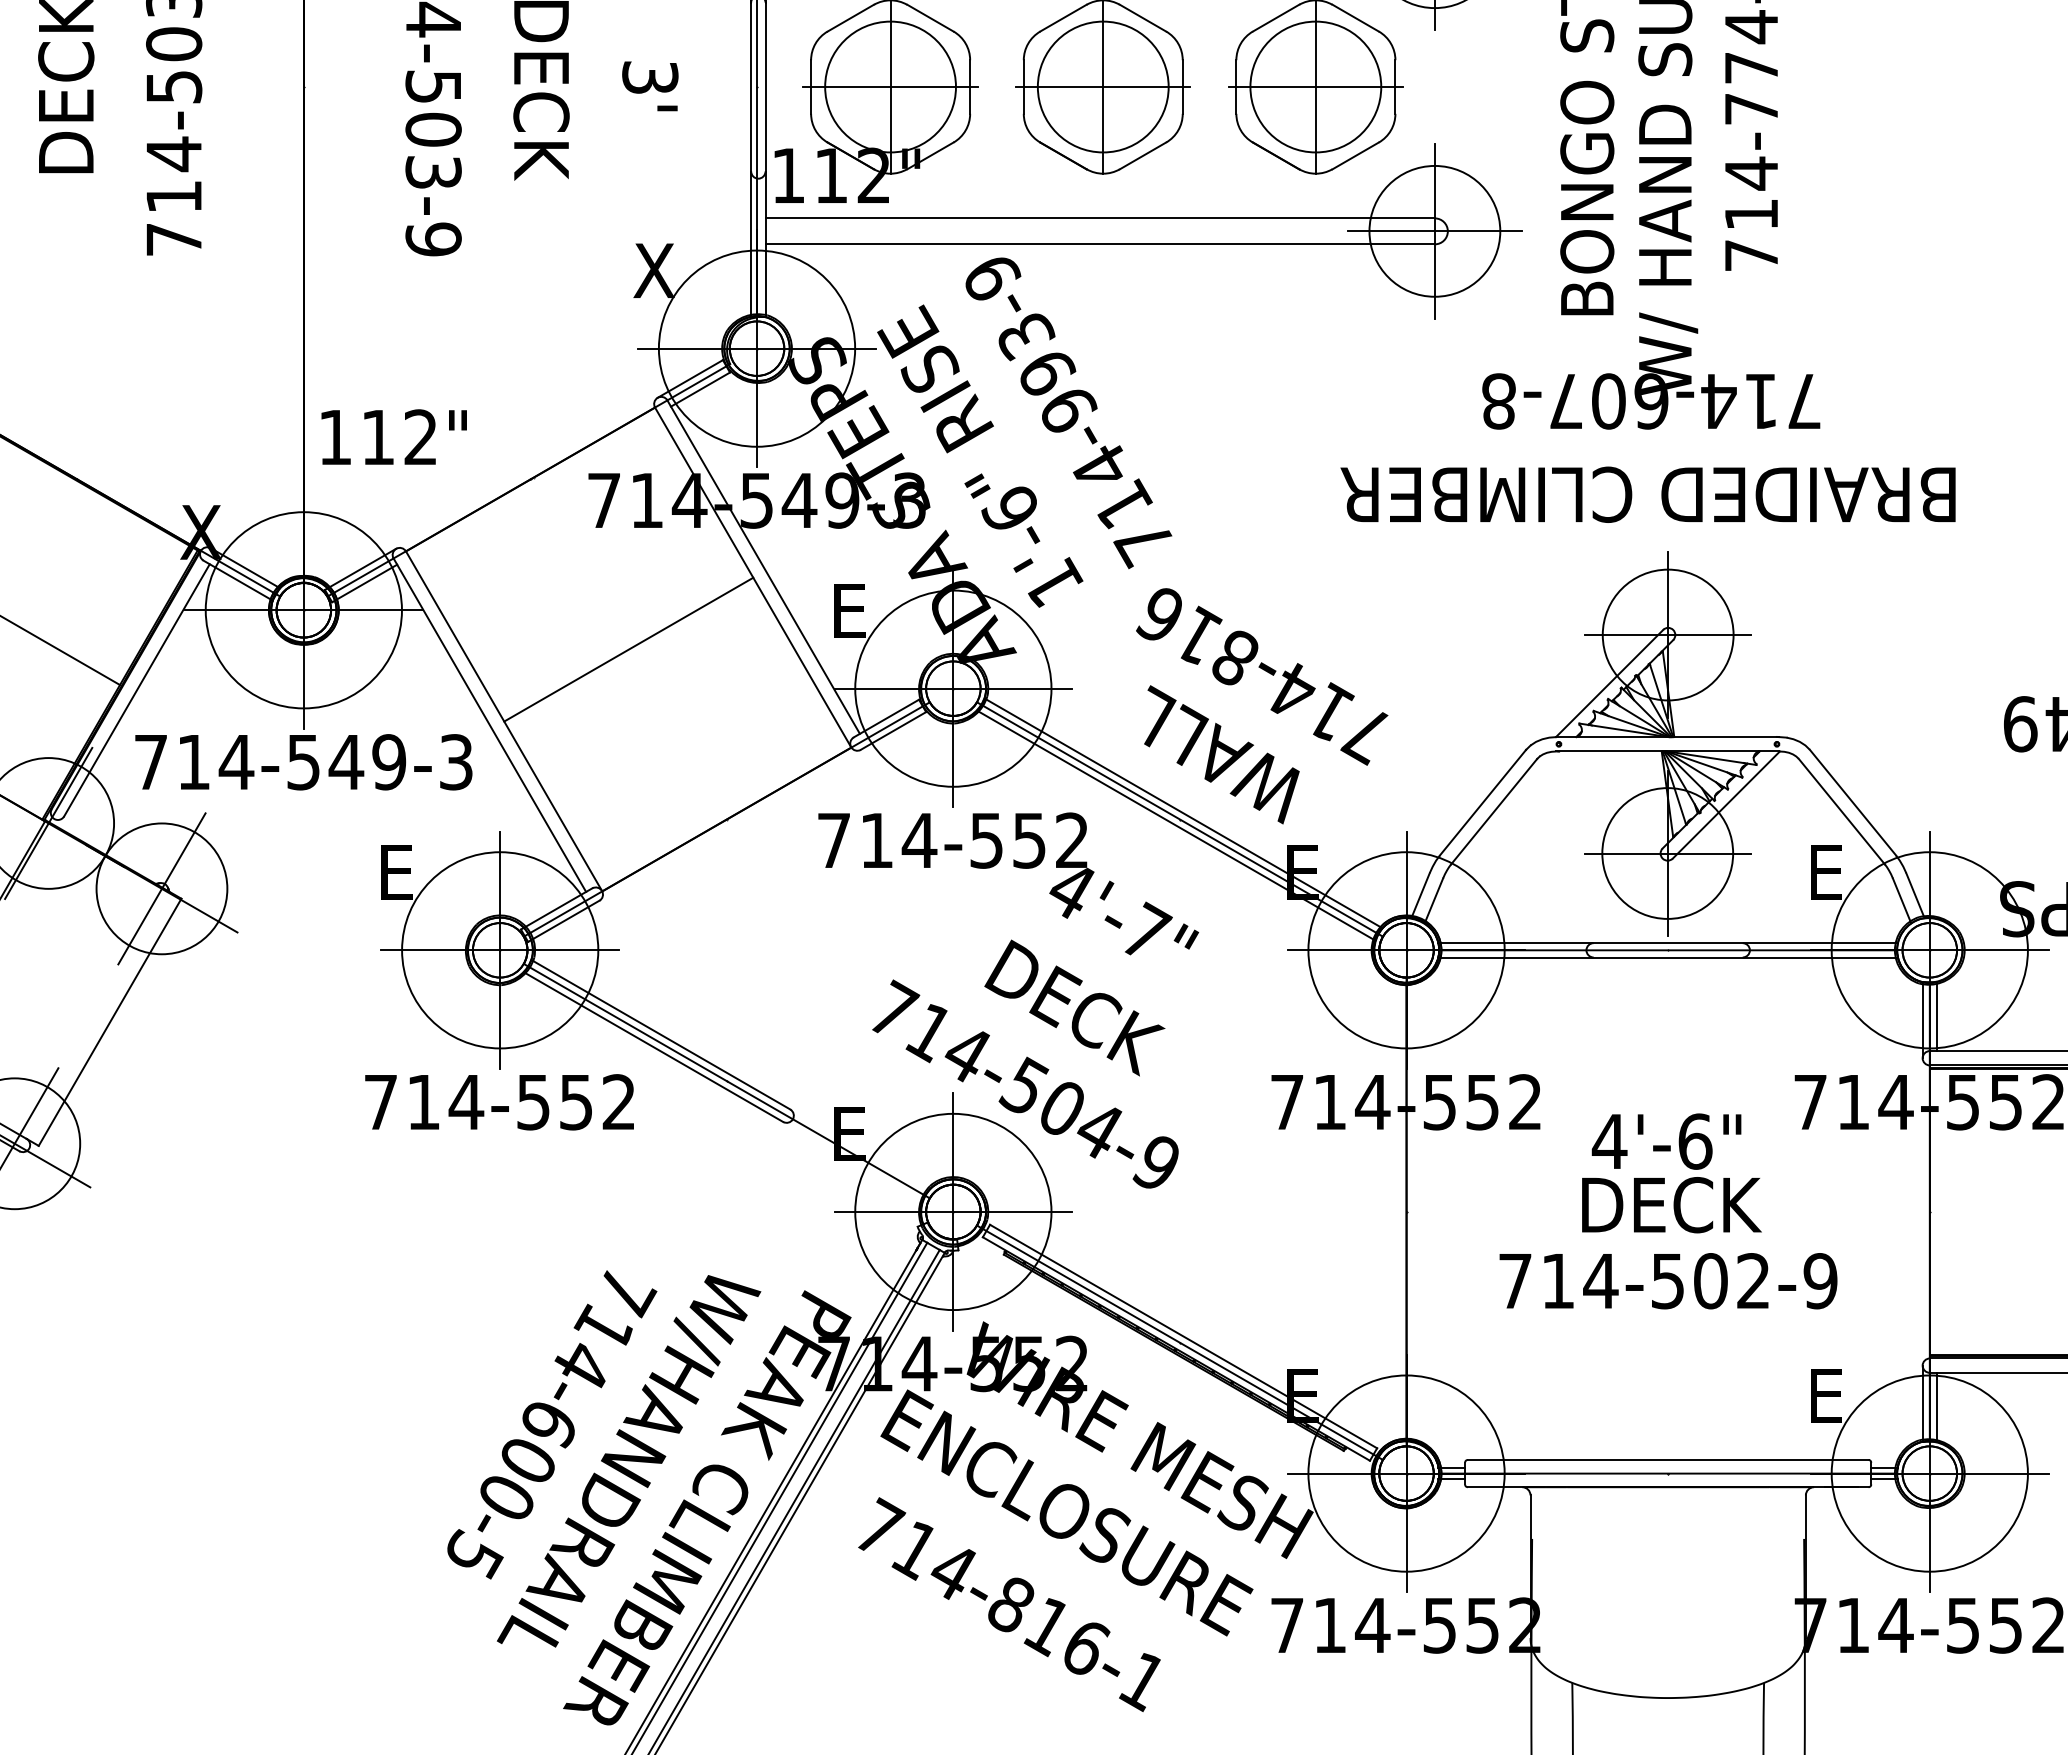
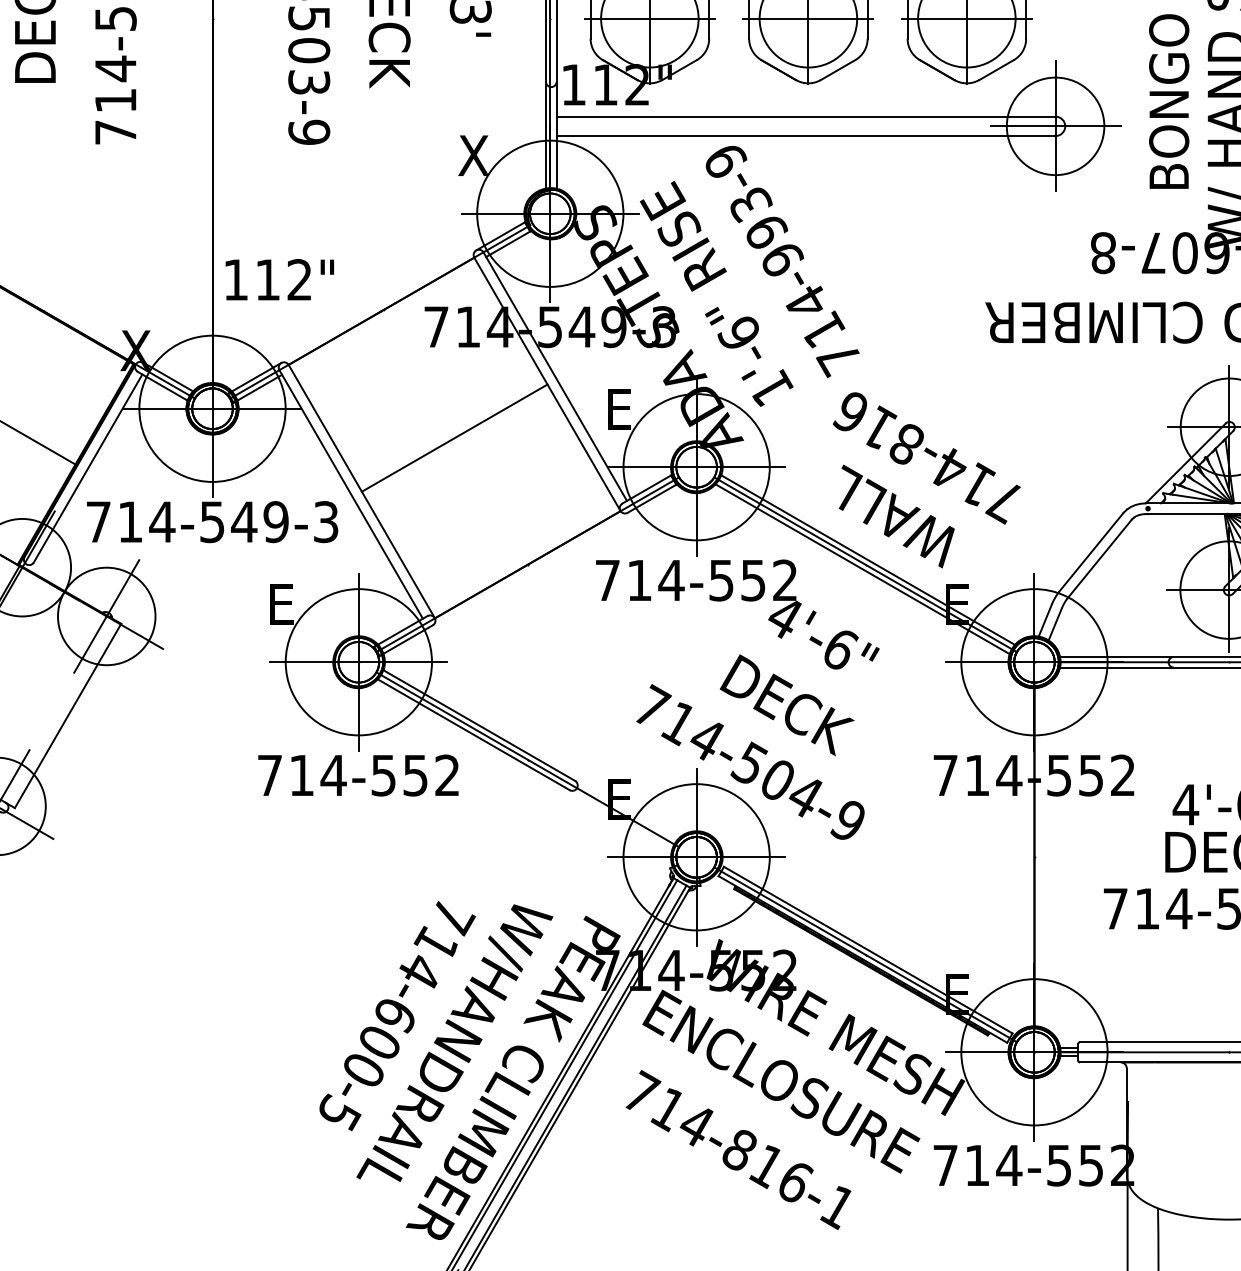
text: (1148, 930) -> (842, 647), 4'-7" -> 4'-6"

